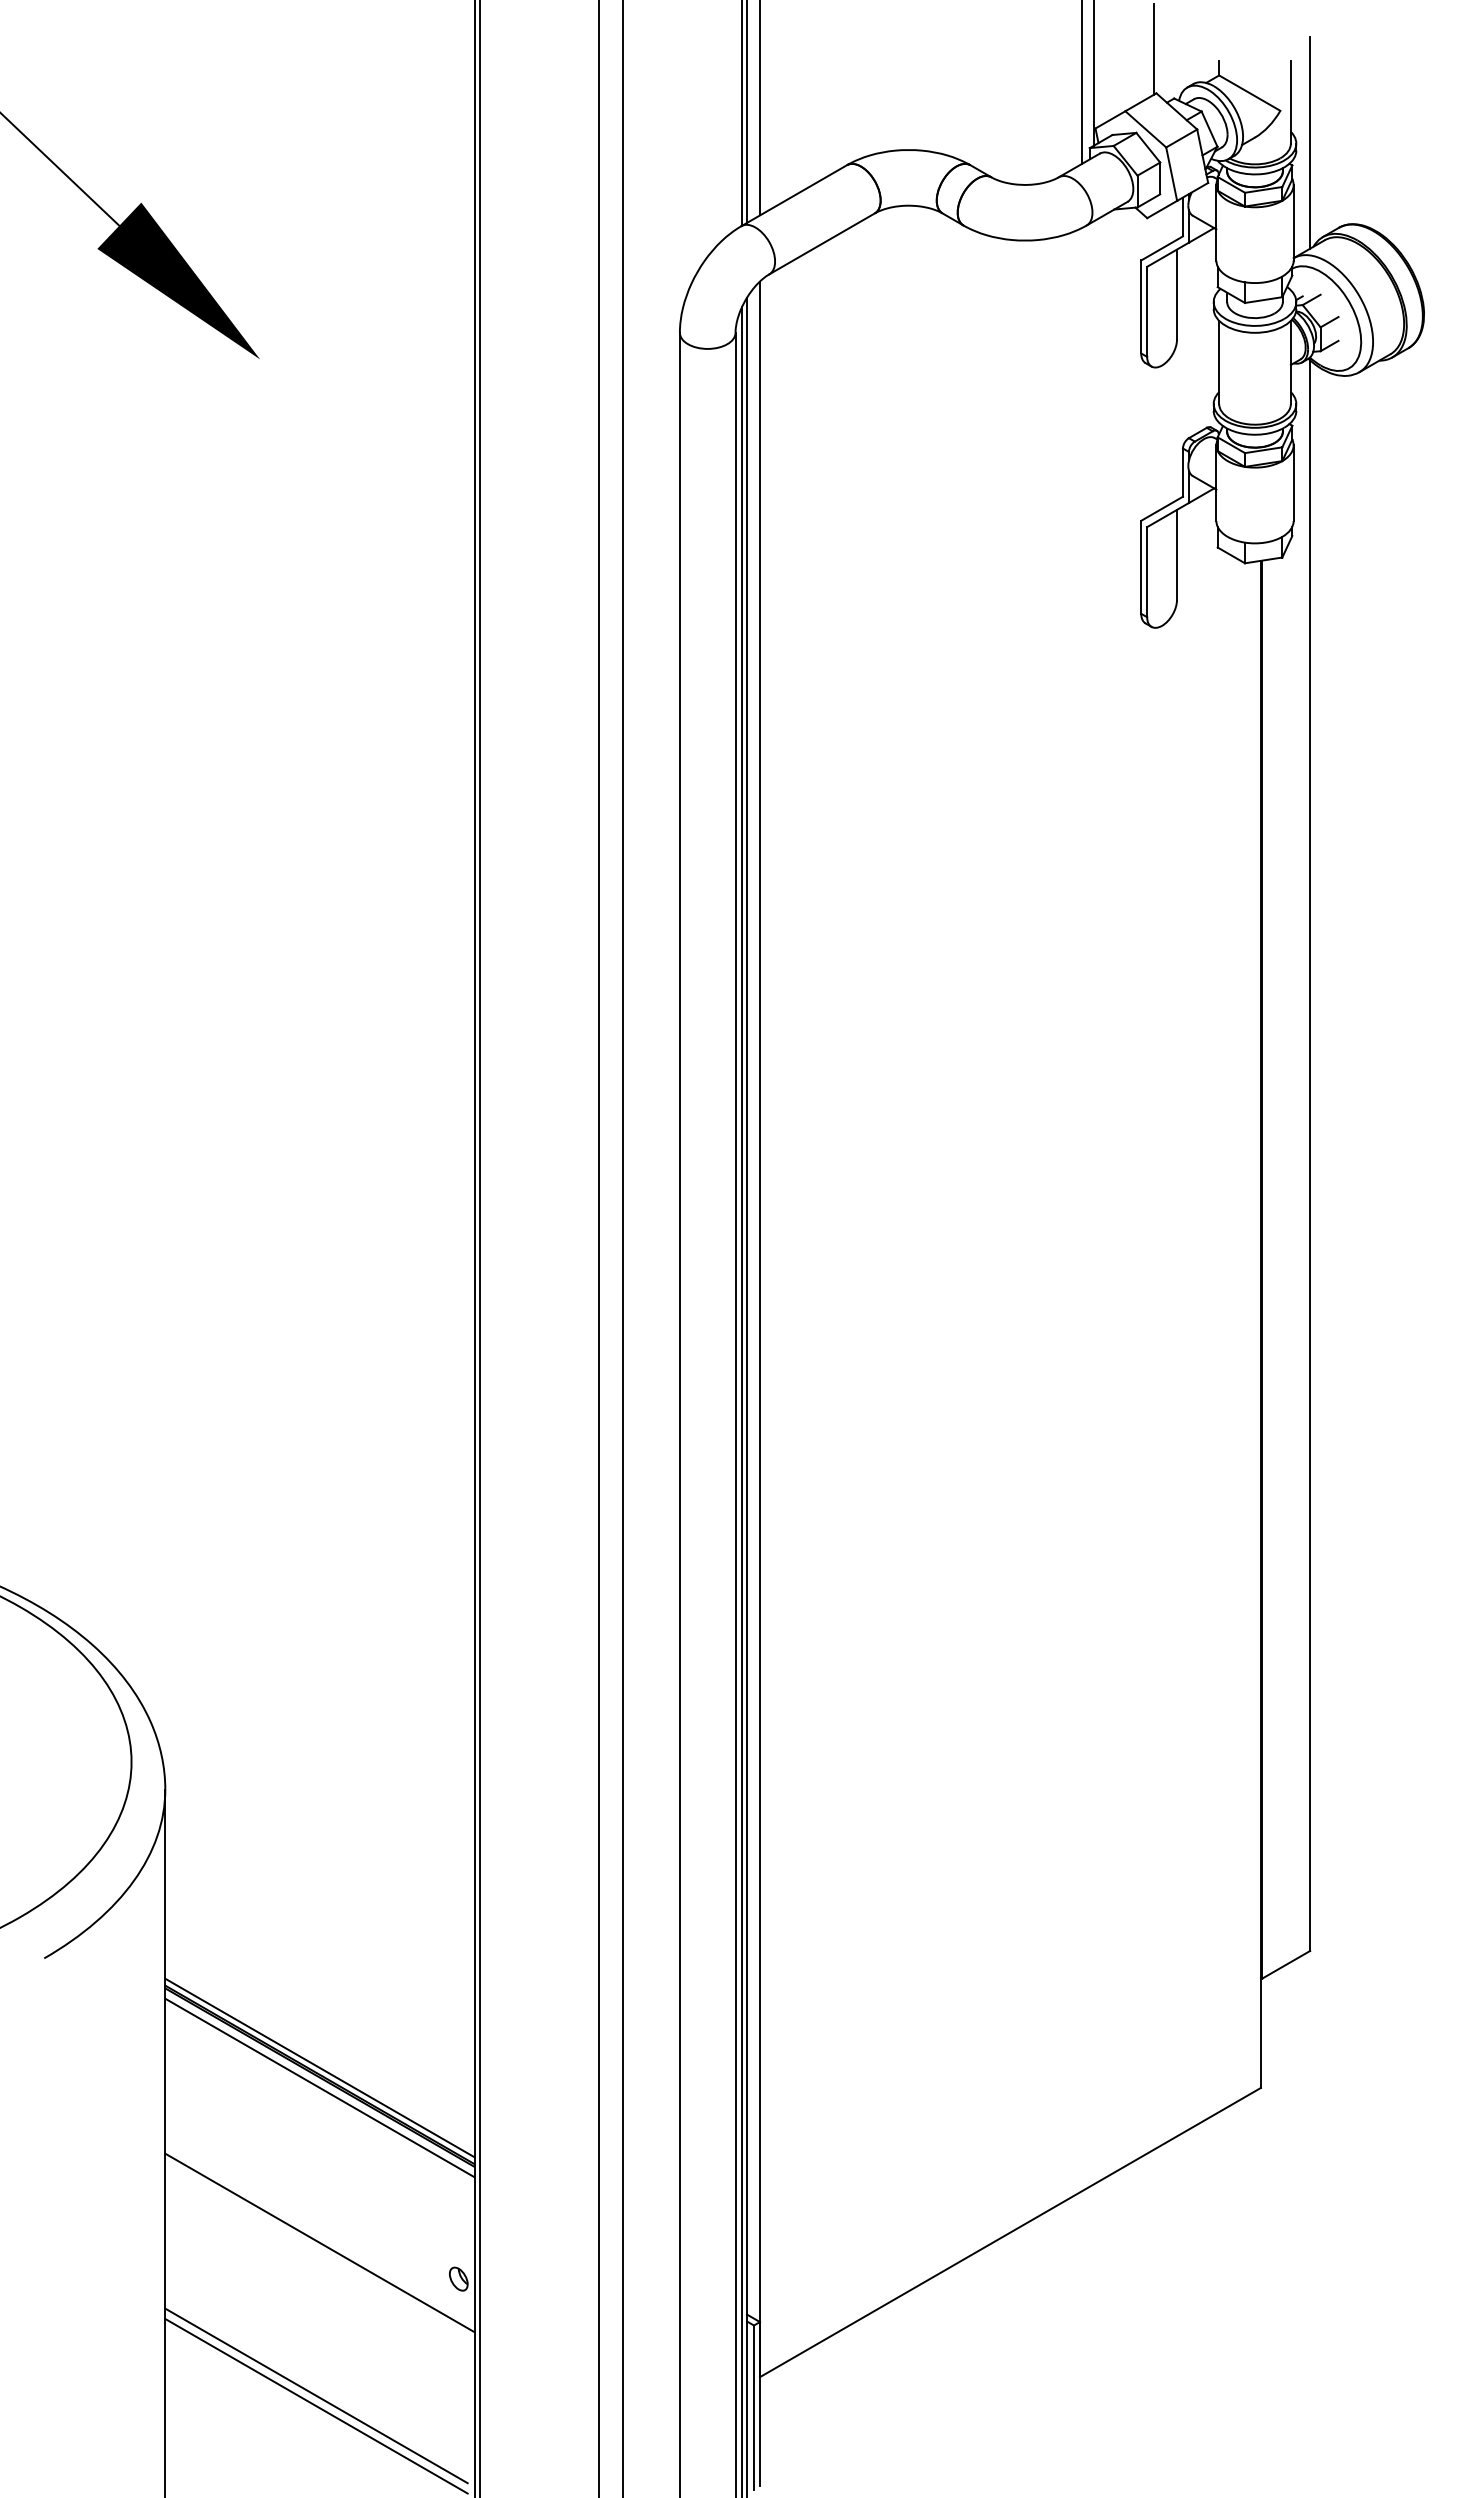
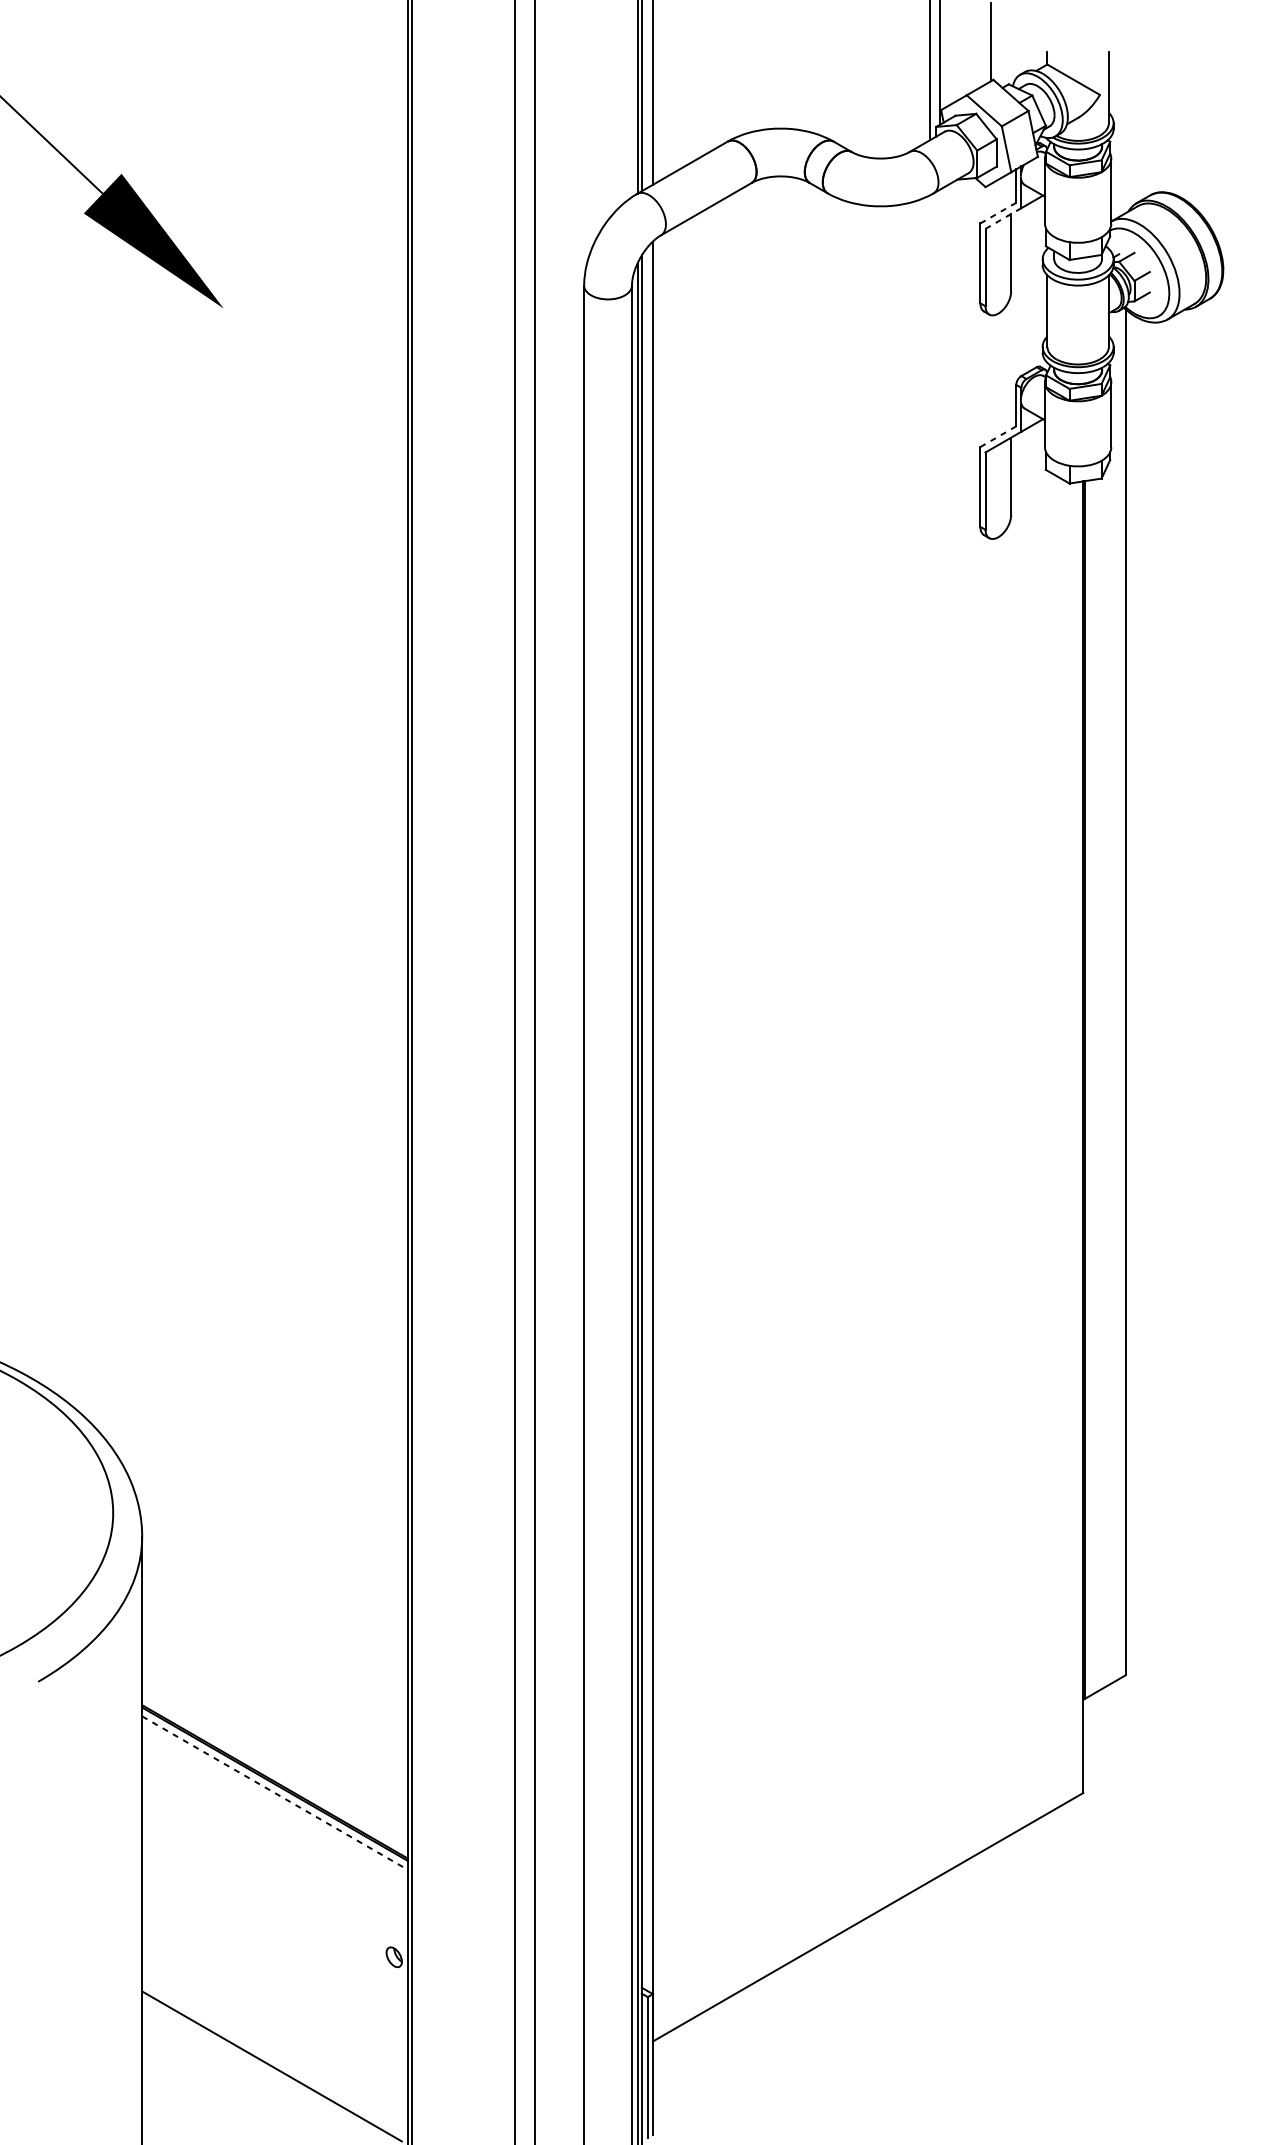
line: (1310, 142) -> (1125, 122), removed
line: (1161, 248) -> (997, 213), solid -> dashed
line: (1168, 254) -> (1003, 218), solid -> dashed
line: (1161, 509) -> (997, 437), solid -> dashed
line: (319, 2067) -> (274, 1775), removed
line: (320, 2088) -> (275, 1793), solid -> dashed
line: (319, 2242) -> (274, 1925), removed
line: (316, 2395) -> (272, 2057), removed

